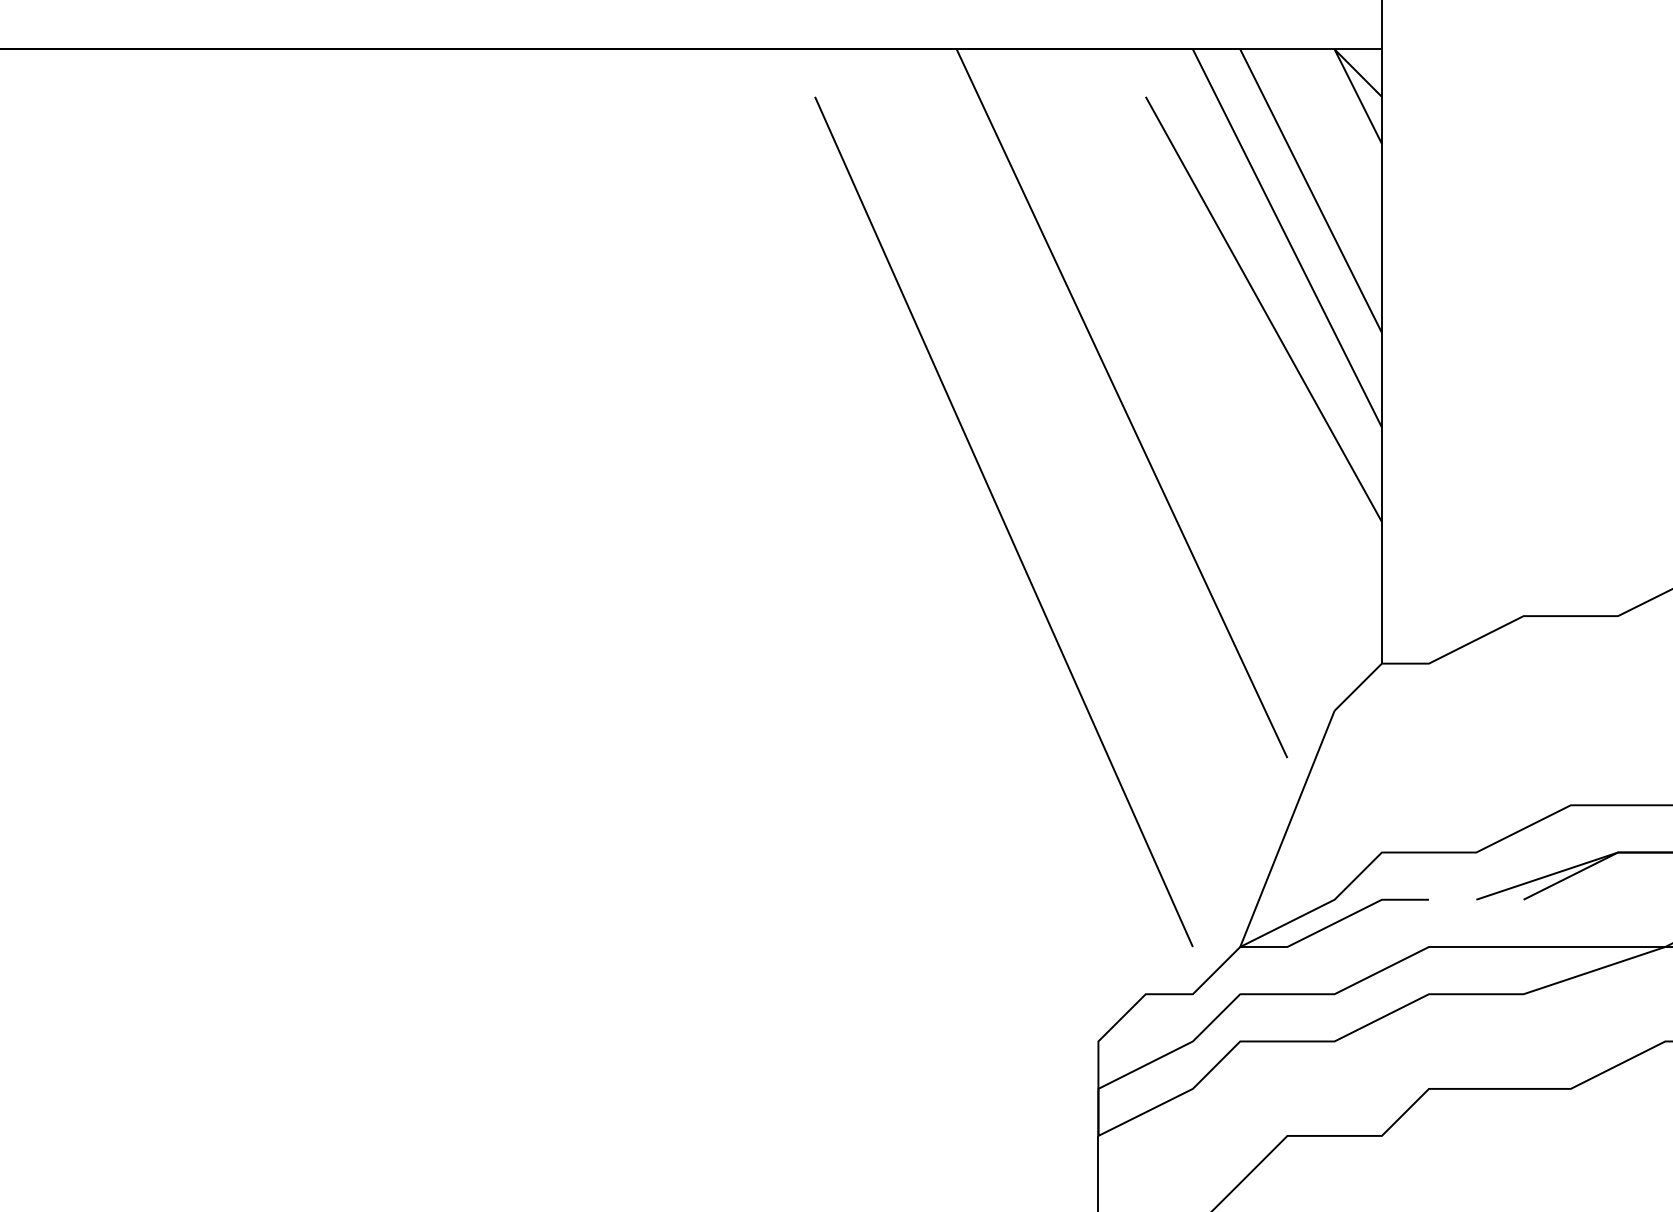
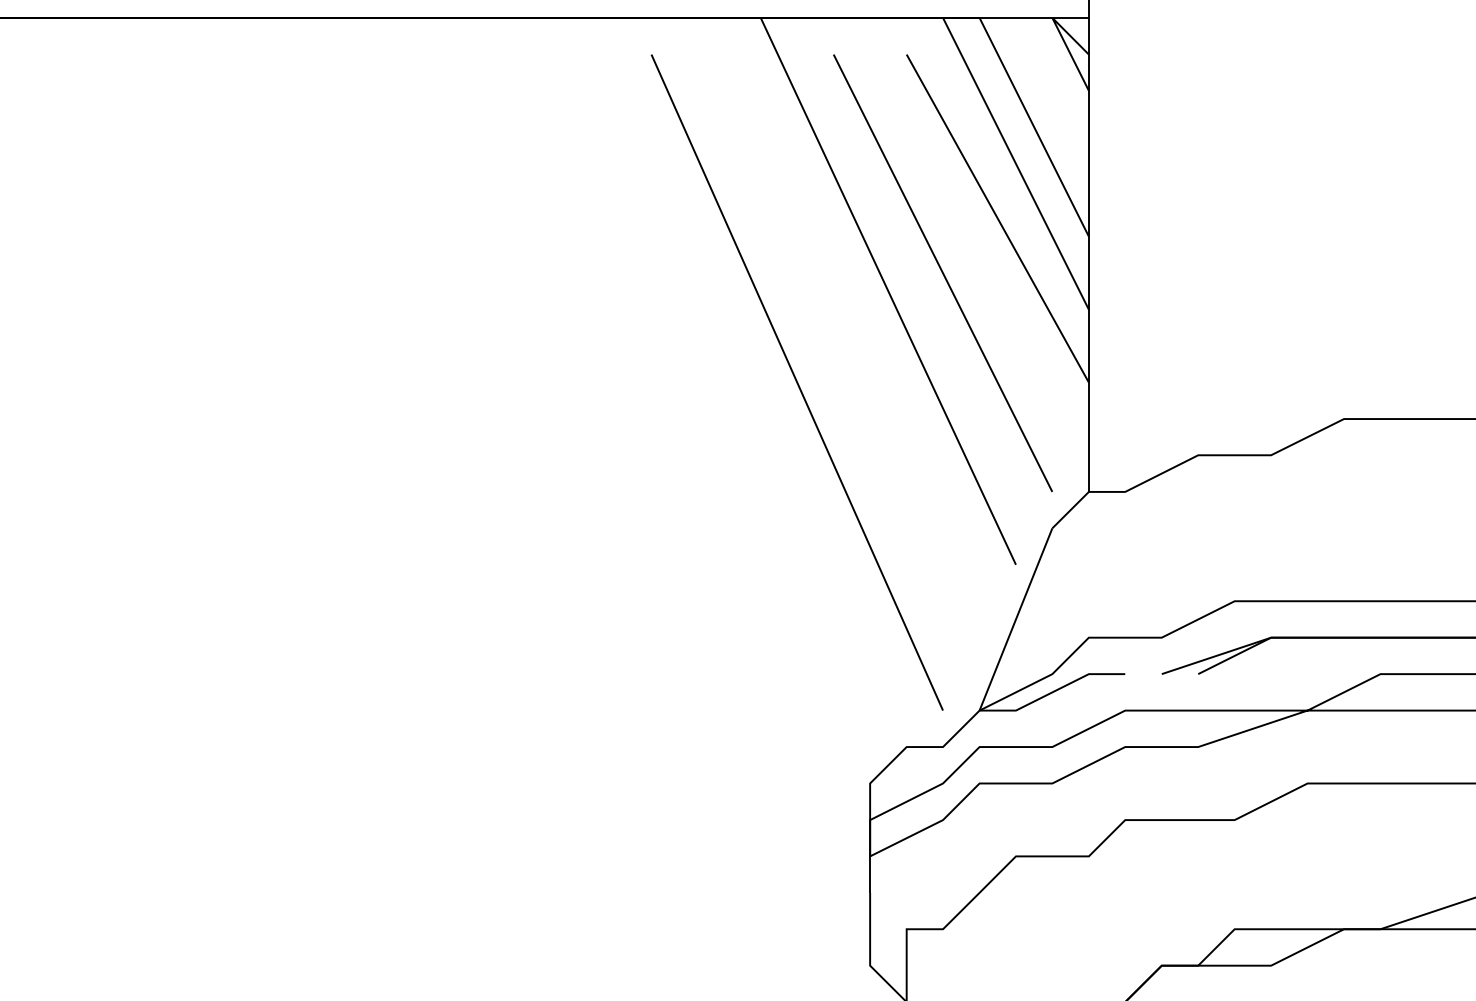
line: (1192, 380) -> (942, 273), added

